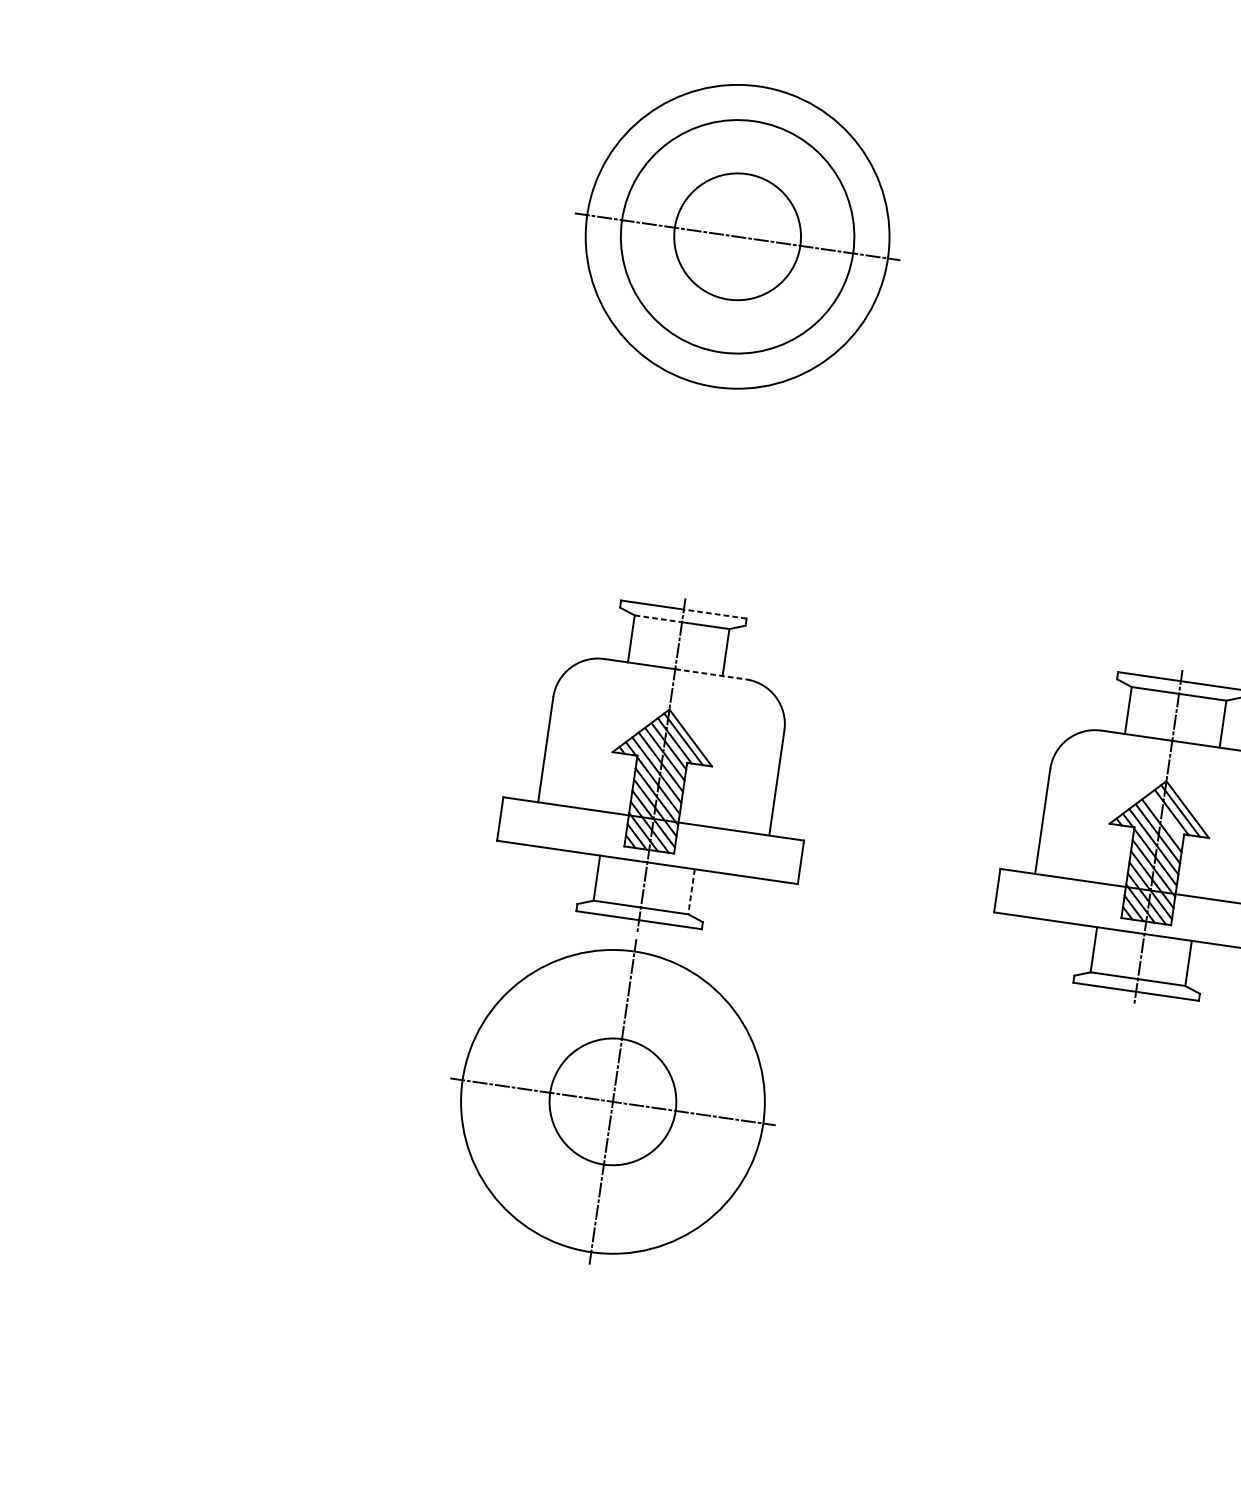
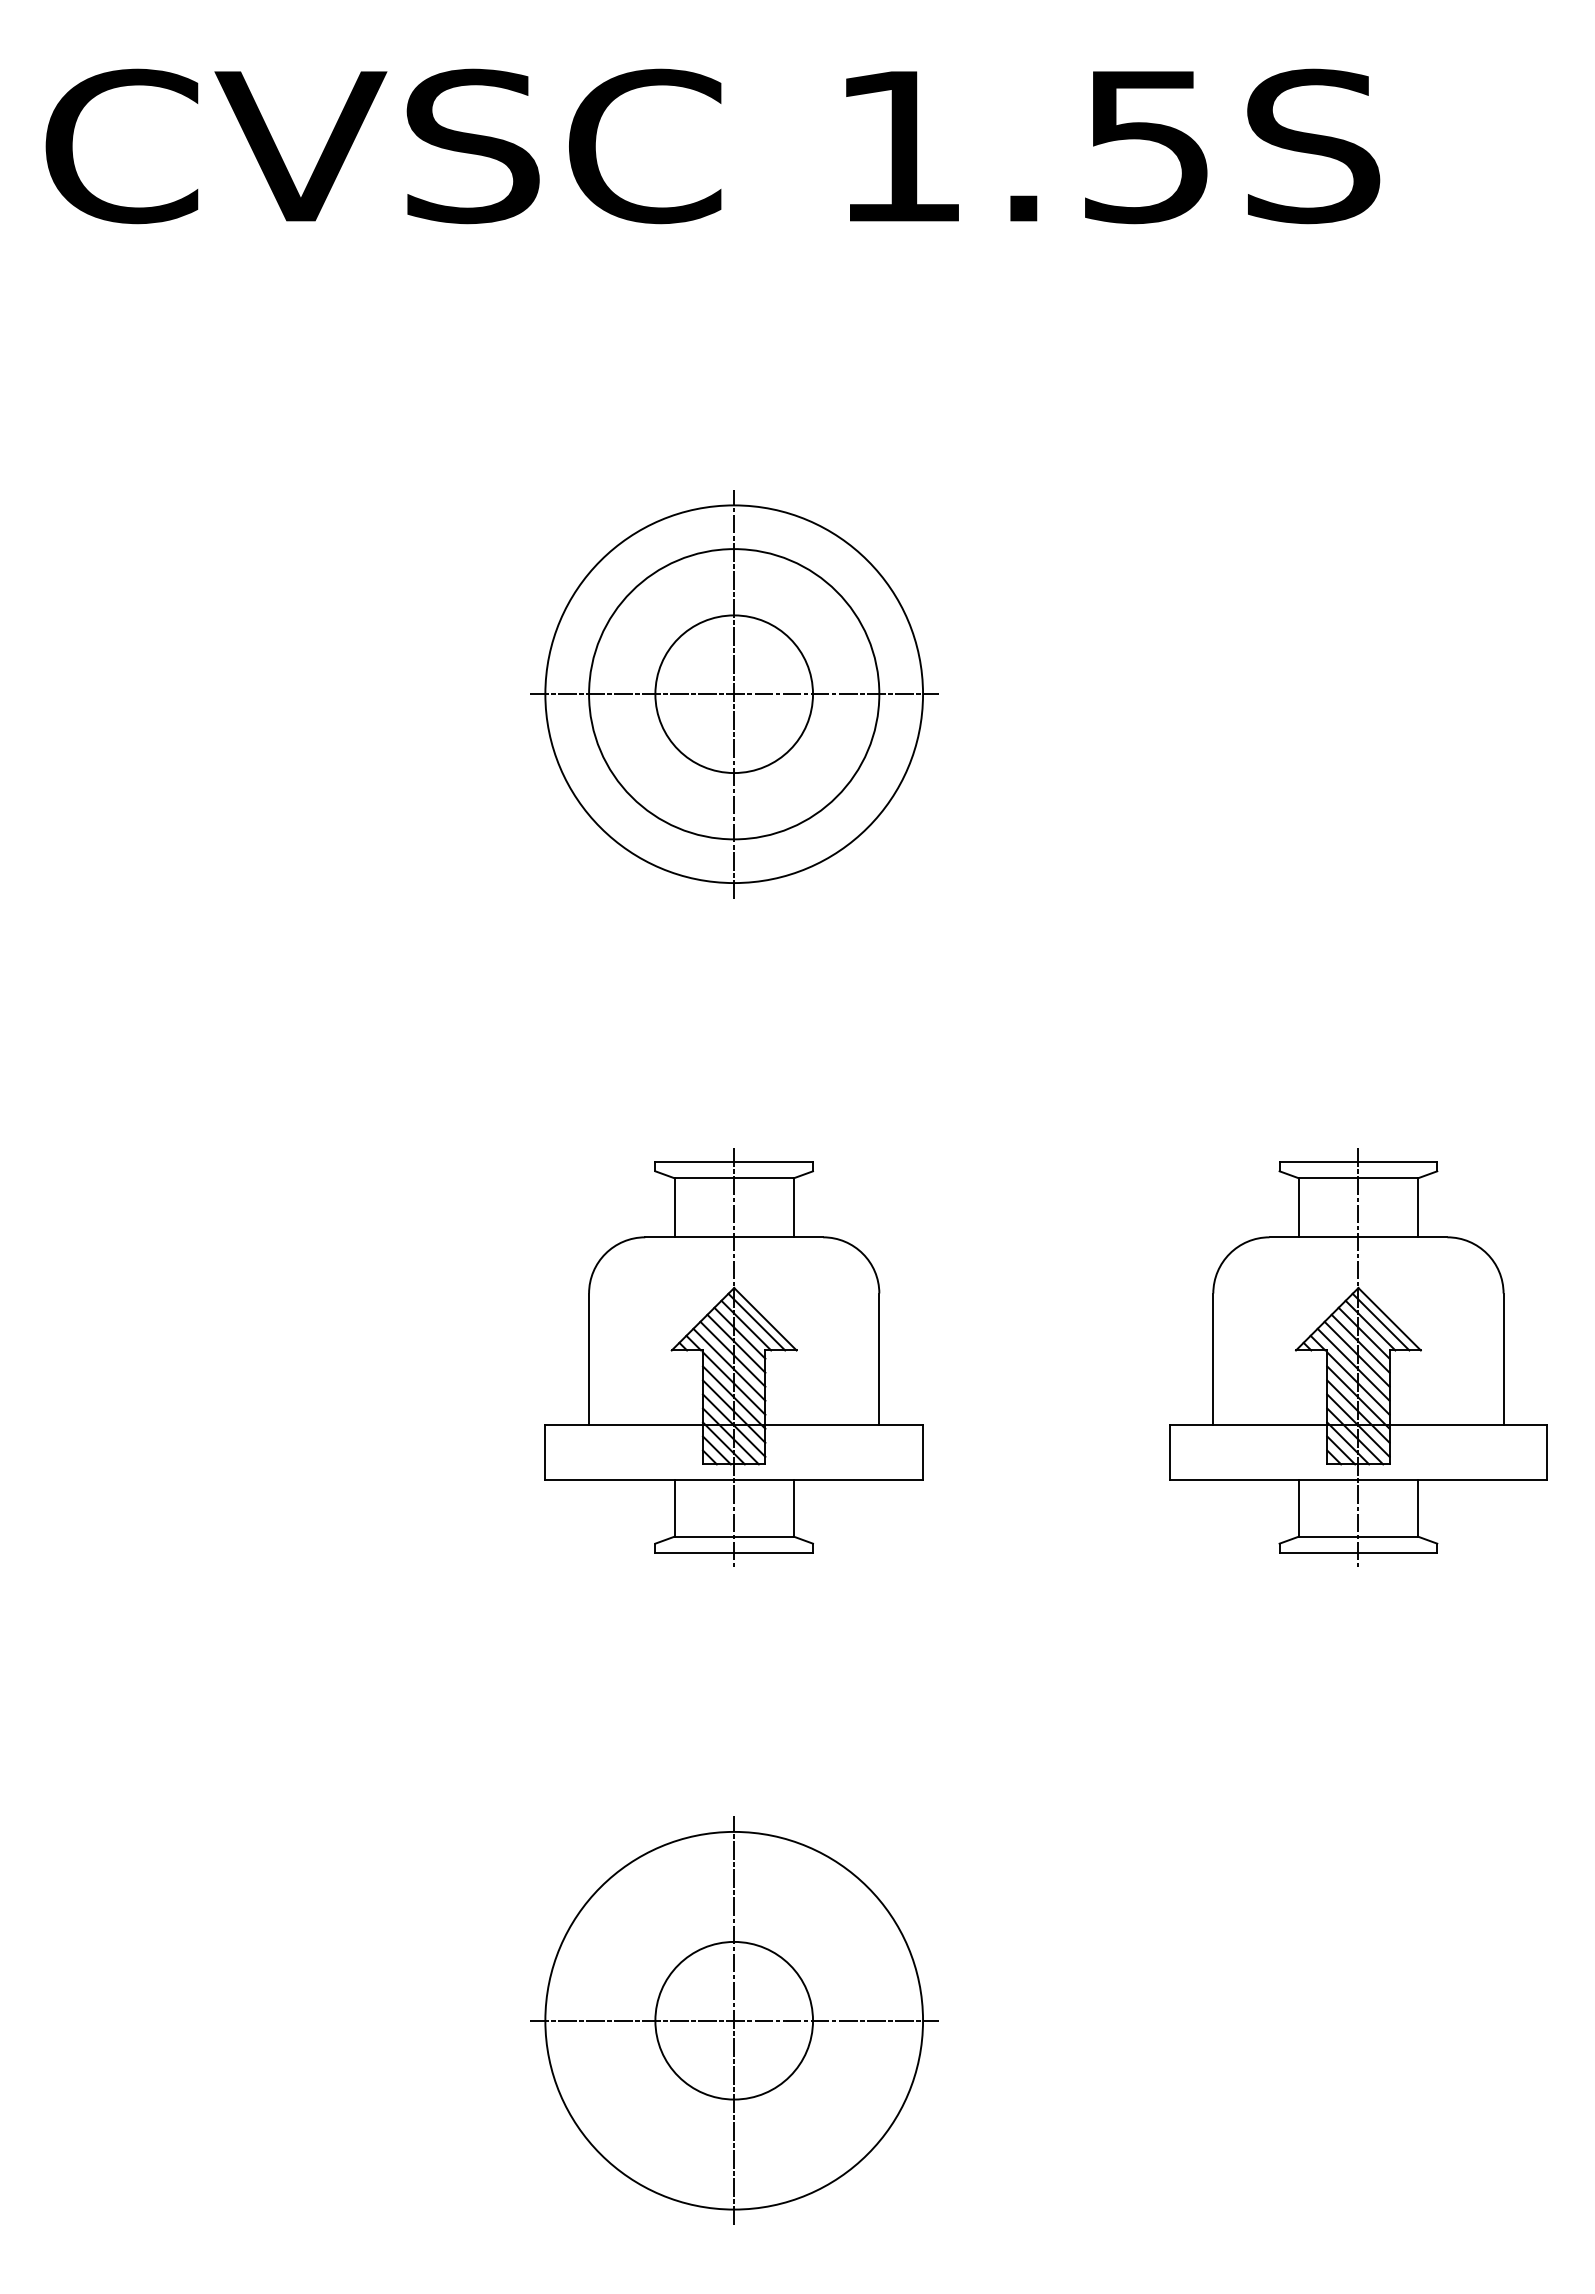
line: (737, 236) -> (734, 693), added
line: (715, 614) -> (773, 1162), dashed -> solid
line: (658, 618) -> (704, 1178), dashed -> solid
line: (711, 674) -> (779, 1237), dashed -> solid
line: (1165, 817) -> (1363, 1332), added
line: (691, 891) -> (793, 1508), dashed -> solid
part: (613, 1101) -> (734, 2020), moved

